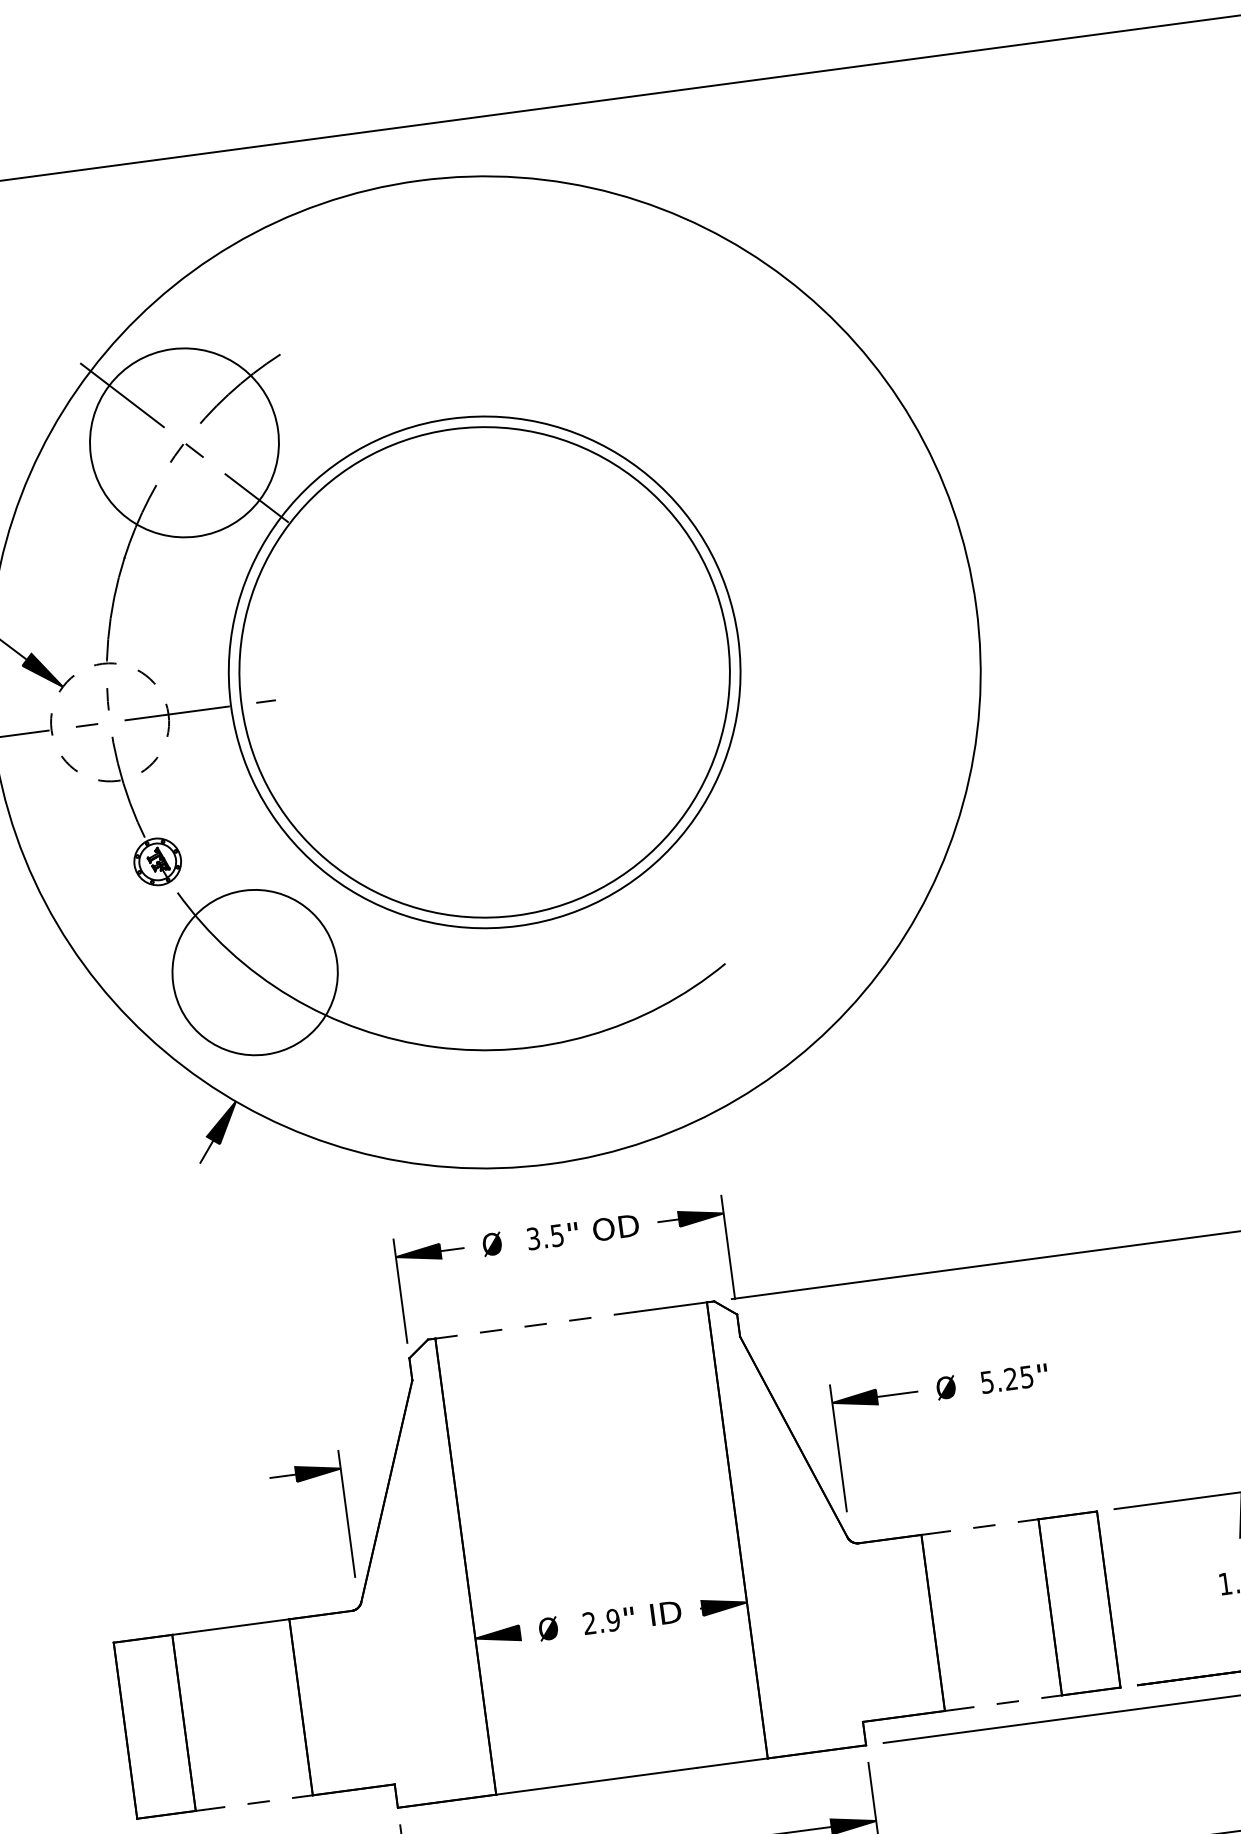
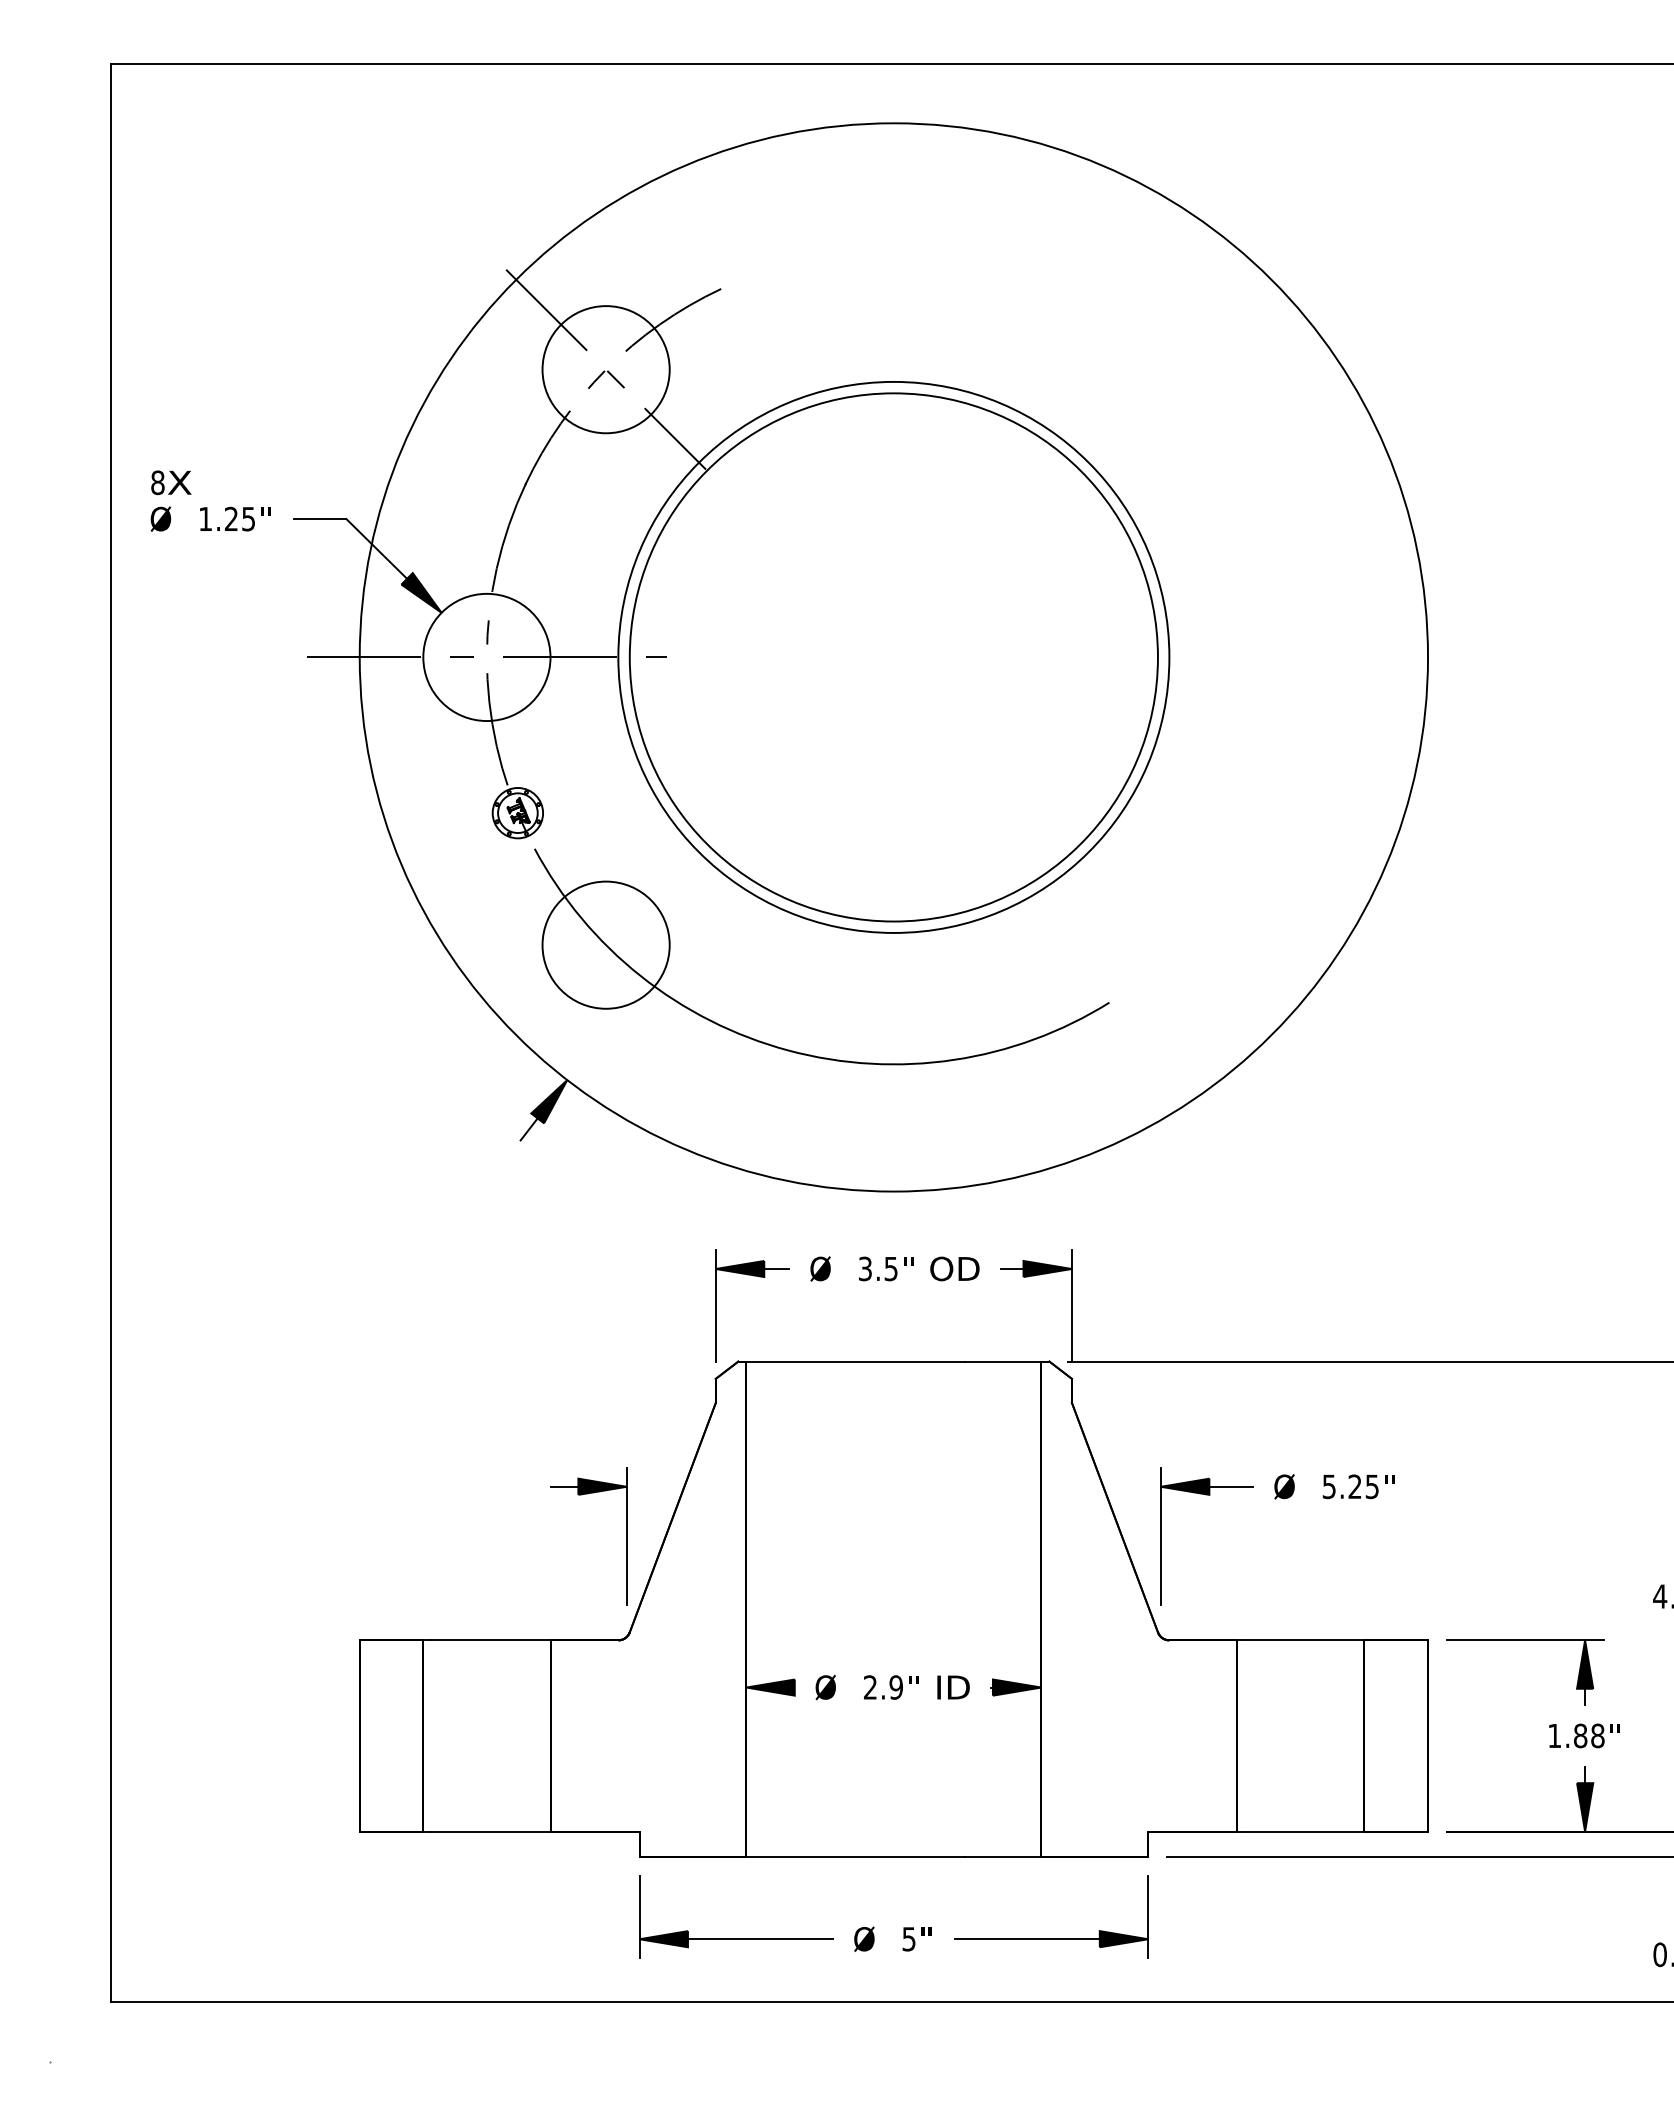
circle: (183, 442) -> (605, 369), size x0.62
circle: (109, 722) -> (486, 657), dashed -> solid
circle: (254, 972) -> (605, 944), size x0.71
line: (535, 1325) -> (855, 1361), dashed -> solid
line: (983, 1526) -> (1304, 1640), dashed -> solid
line: (1006, 1702) -> (1304, 1831), dashed -> solid
line: (257, 1802) -> (490, 1831), dashed -> solid

